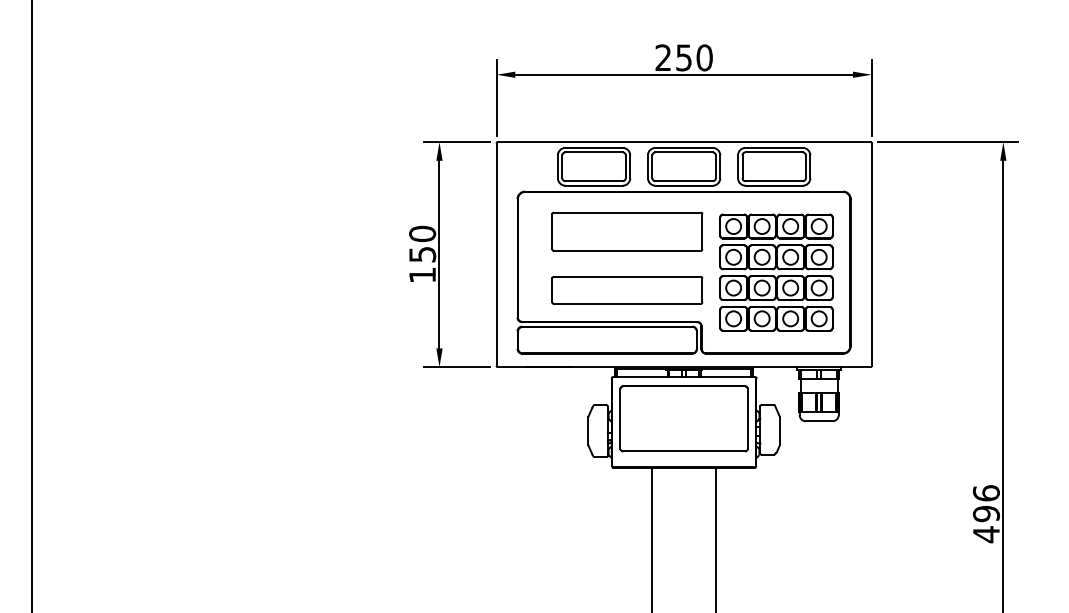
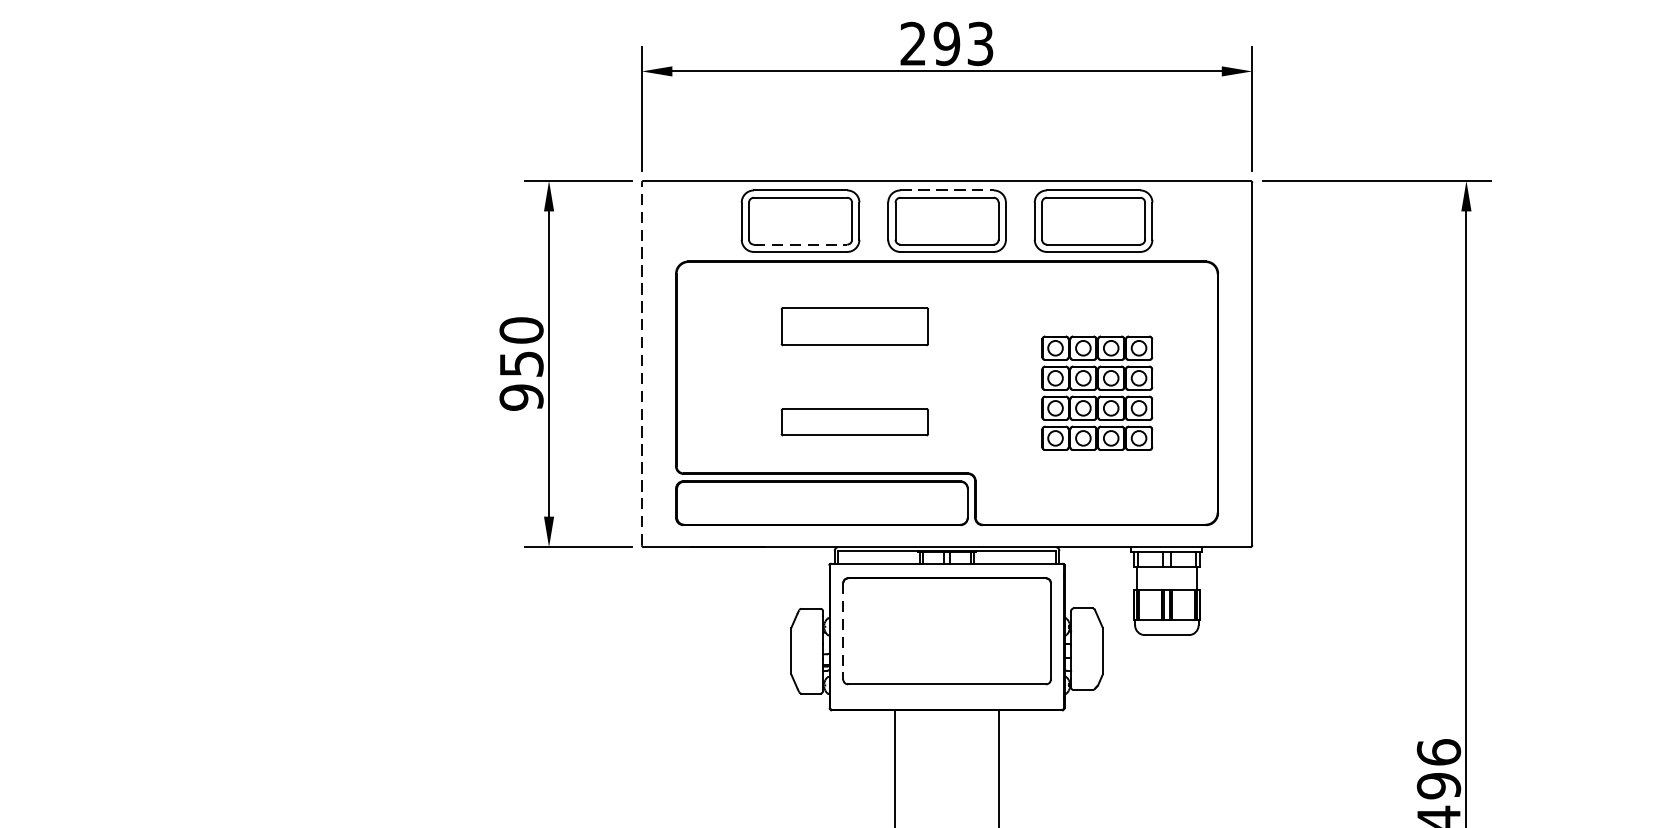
text: (693, 57) -> (962, 43), 250 -> 293
line: (684, 147) -> (947, 189), solid -> dashed
line: (594, 181) -> (801, 245), solid -> dashed
part: (627, 231) -> (854, 326), size x0.6
line: (496, 254) -> (641, 363), solid -> dashed
part: (776, 272) -> (1097, 393), size x0.6
text: (422, 275) -> (521, 398), 150 -> 950
part: (627, 290) -> (854, 422), size x0.6
line: (620, 418) -> (843, 630), solid -> dashed

